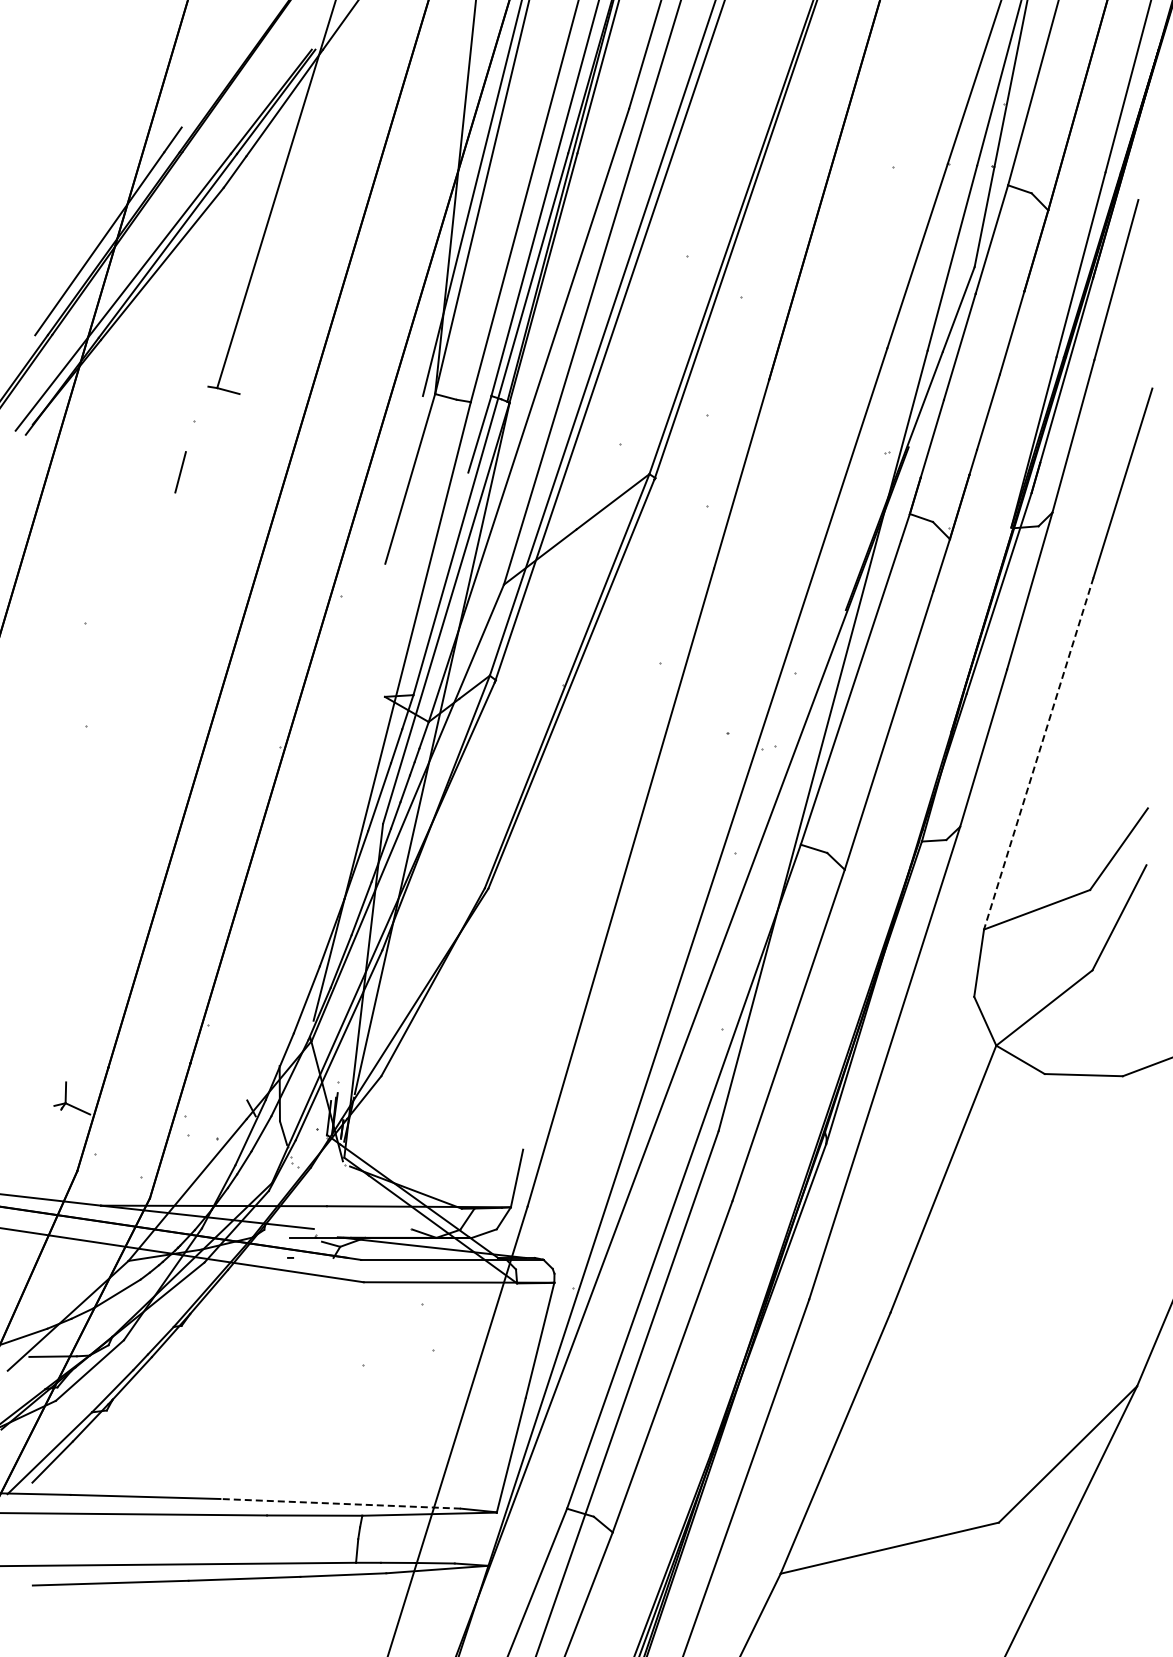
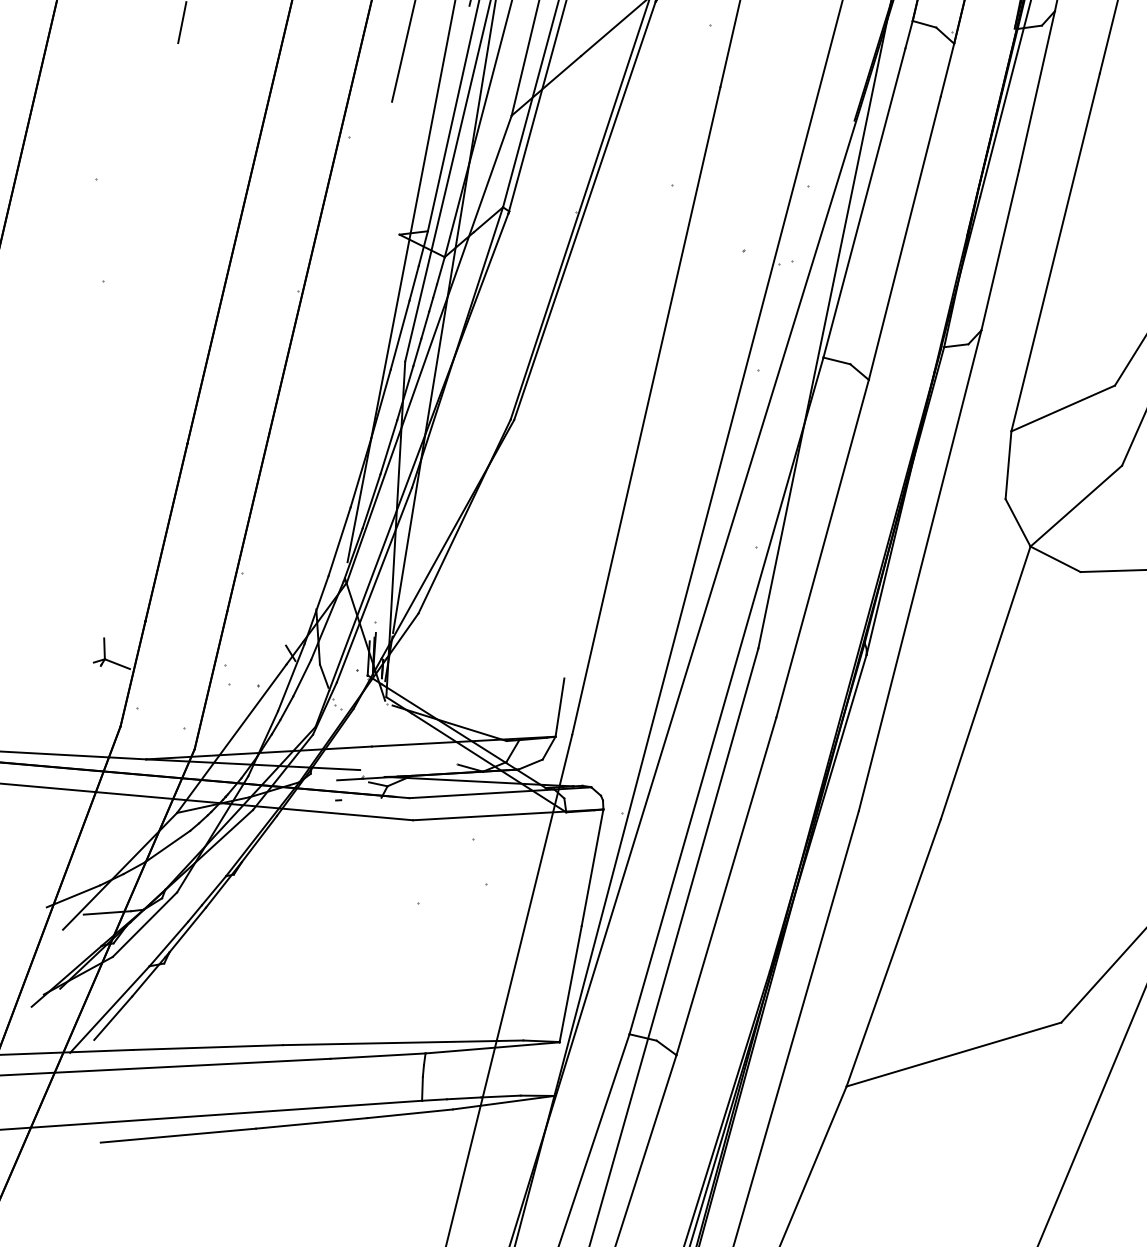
line: (1038, 754) -> (1055, 253), dashed -> solid
line: (340, 1503) -> (403, 1042), dashed -> solid

